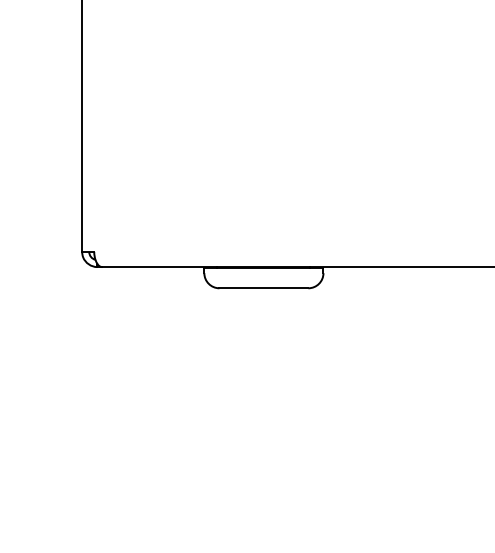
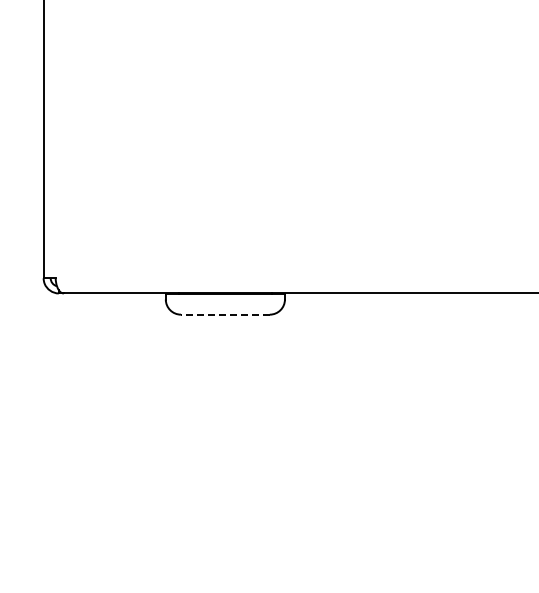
line: (263, 288) -> (224, 314), solid -> dashed

